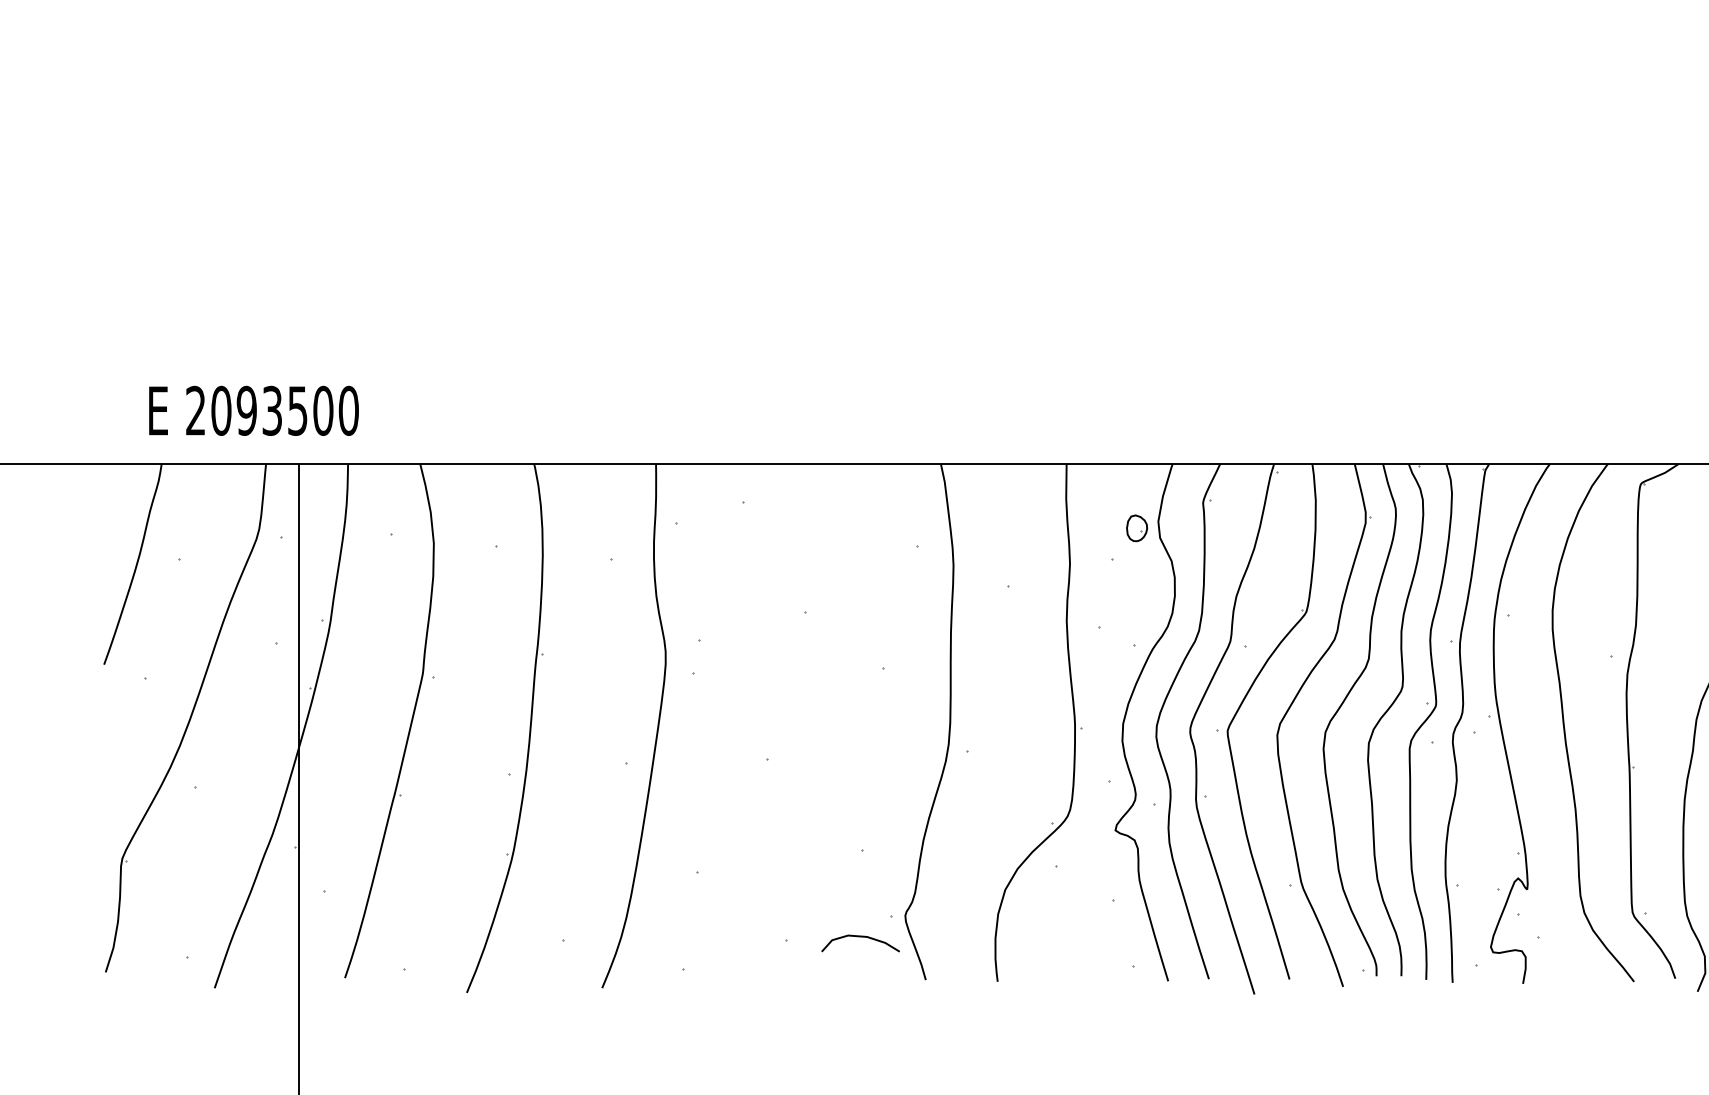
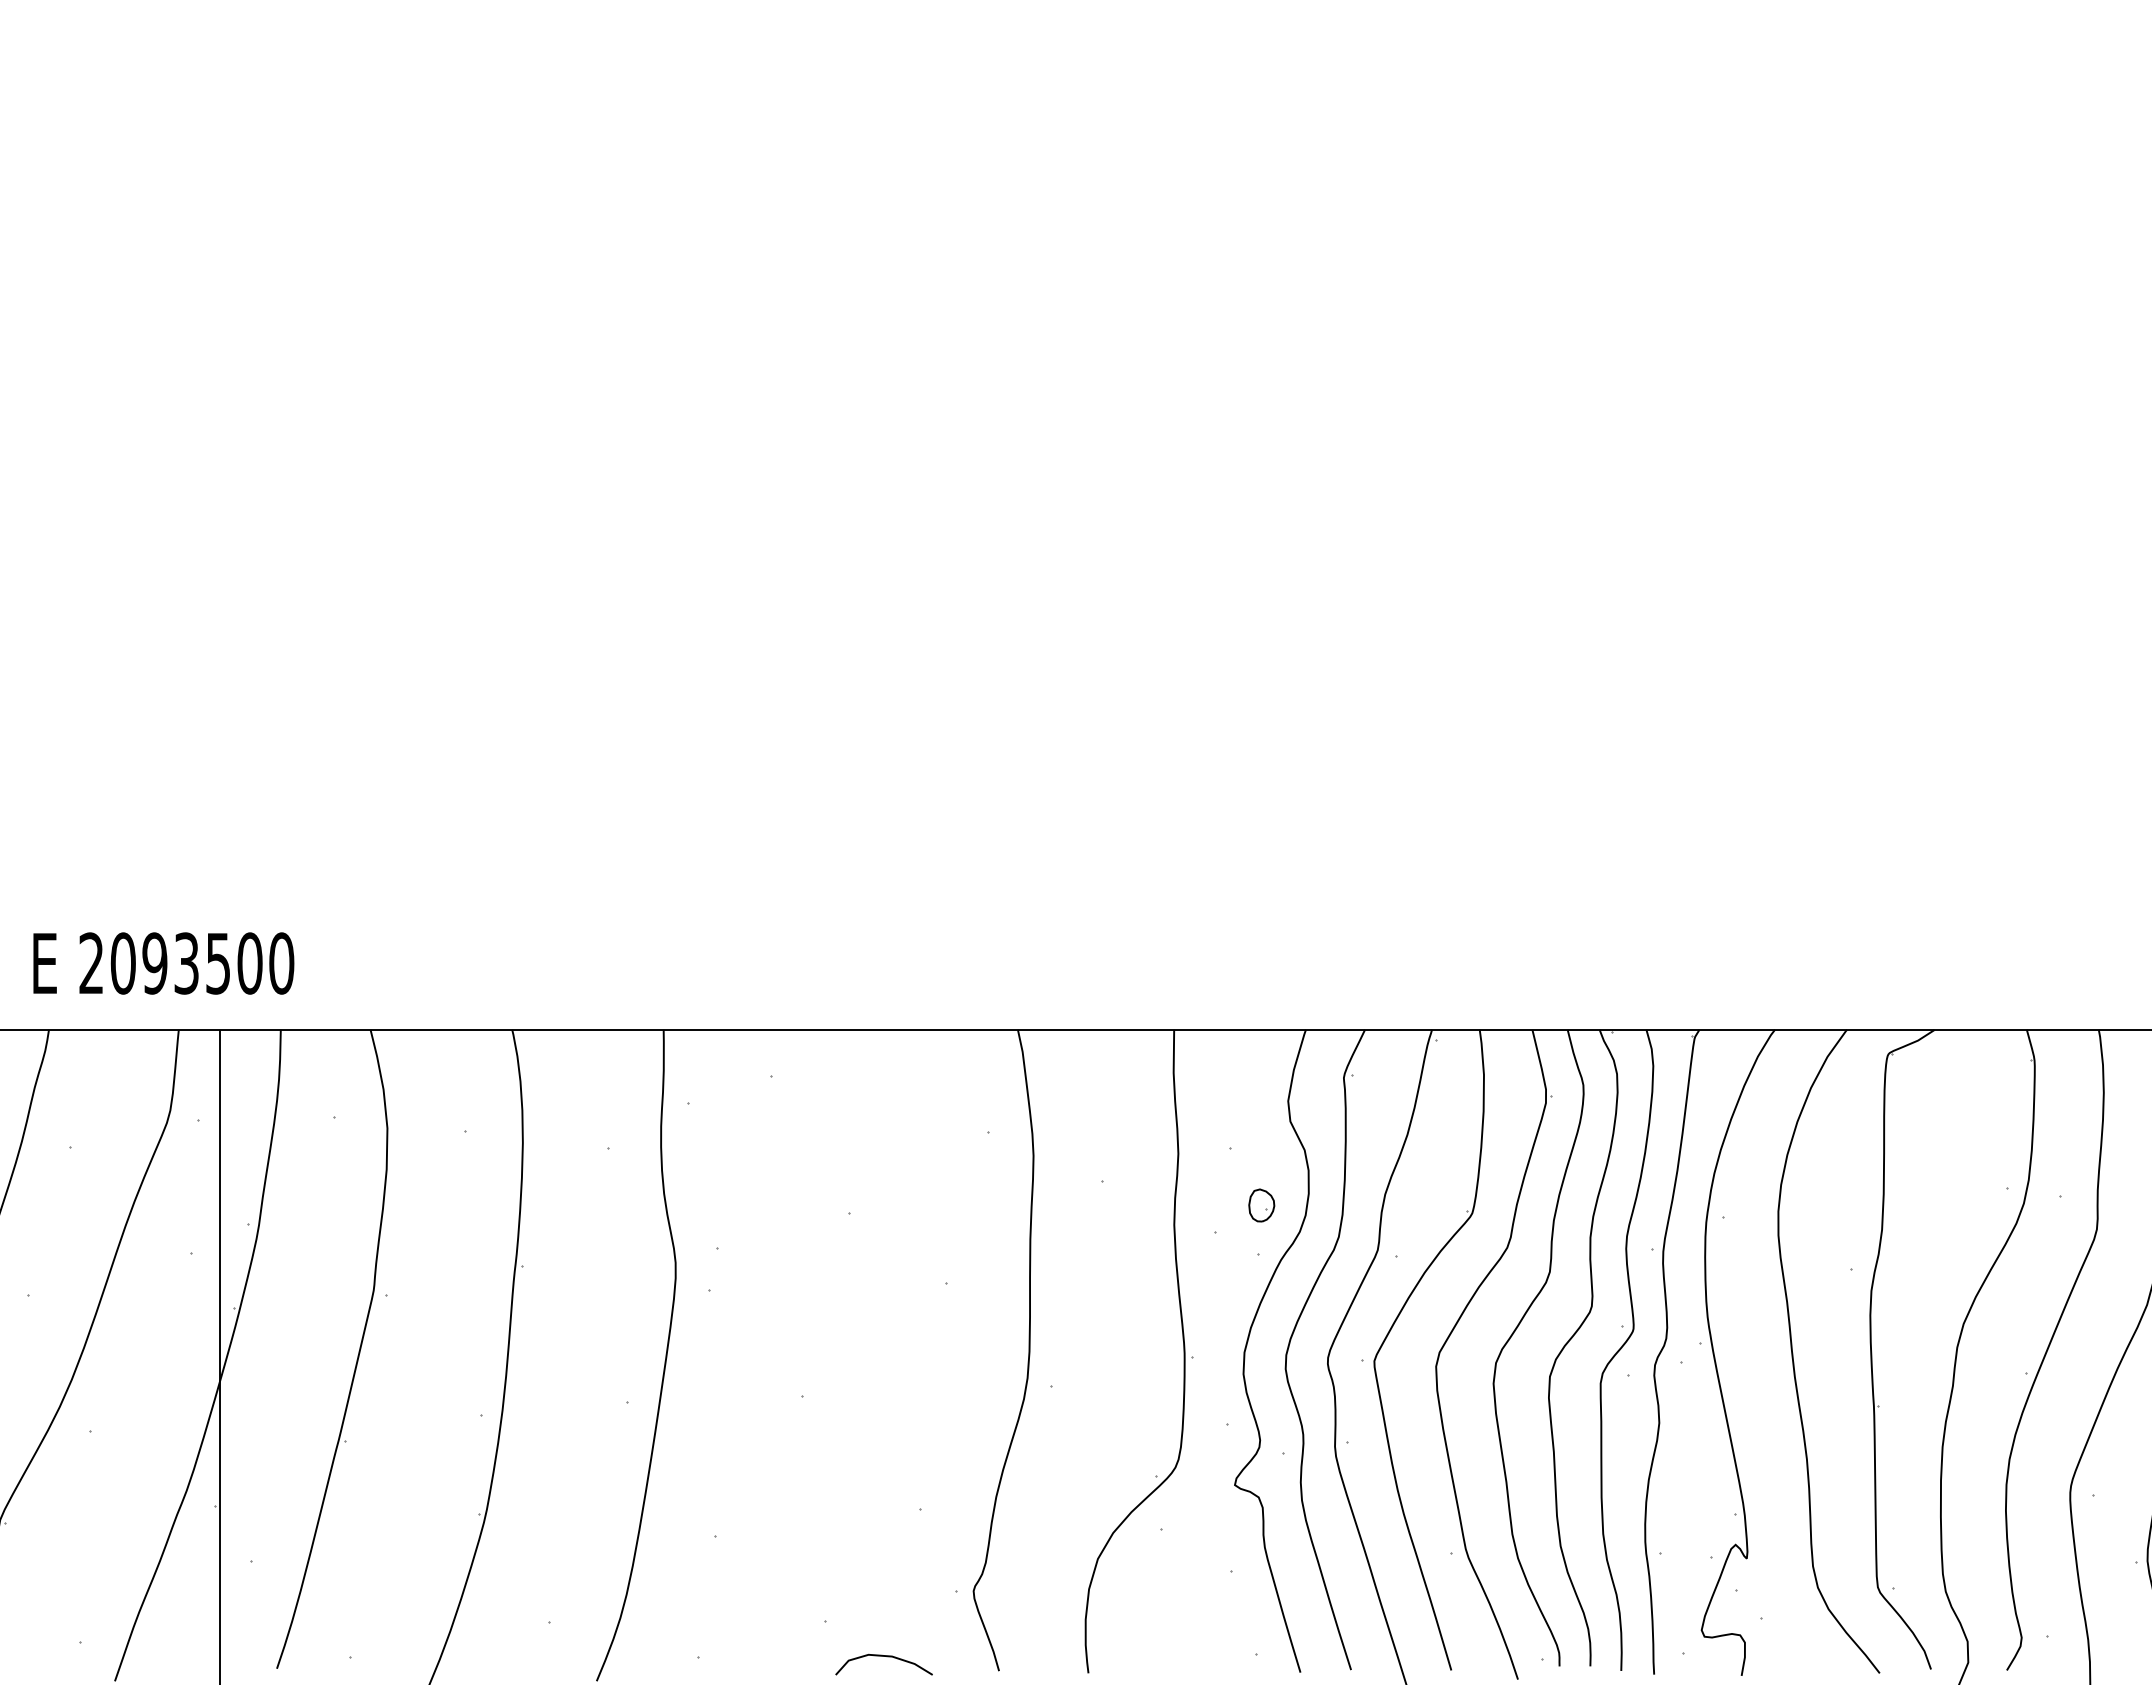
part: (1136, 528) -> (1261, 1205), moved
curve: (860, 936) -> (883, 1656), moved

